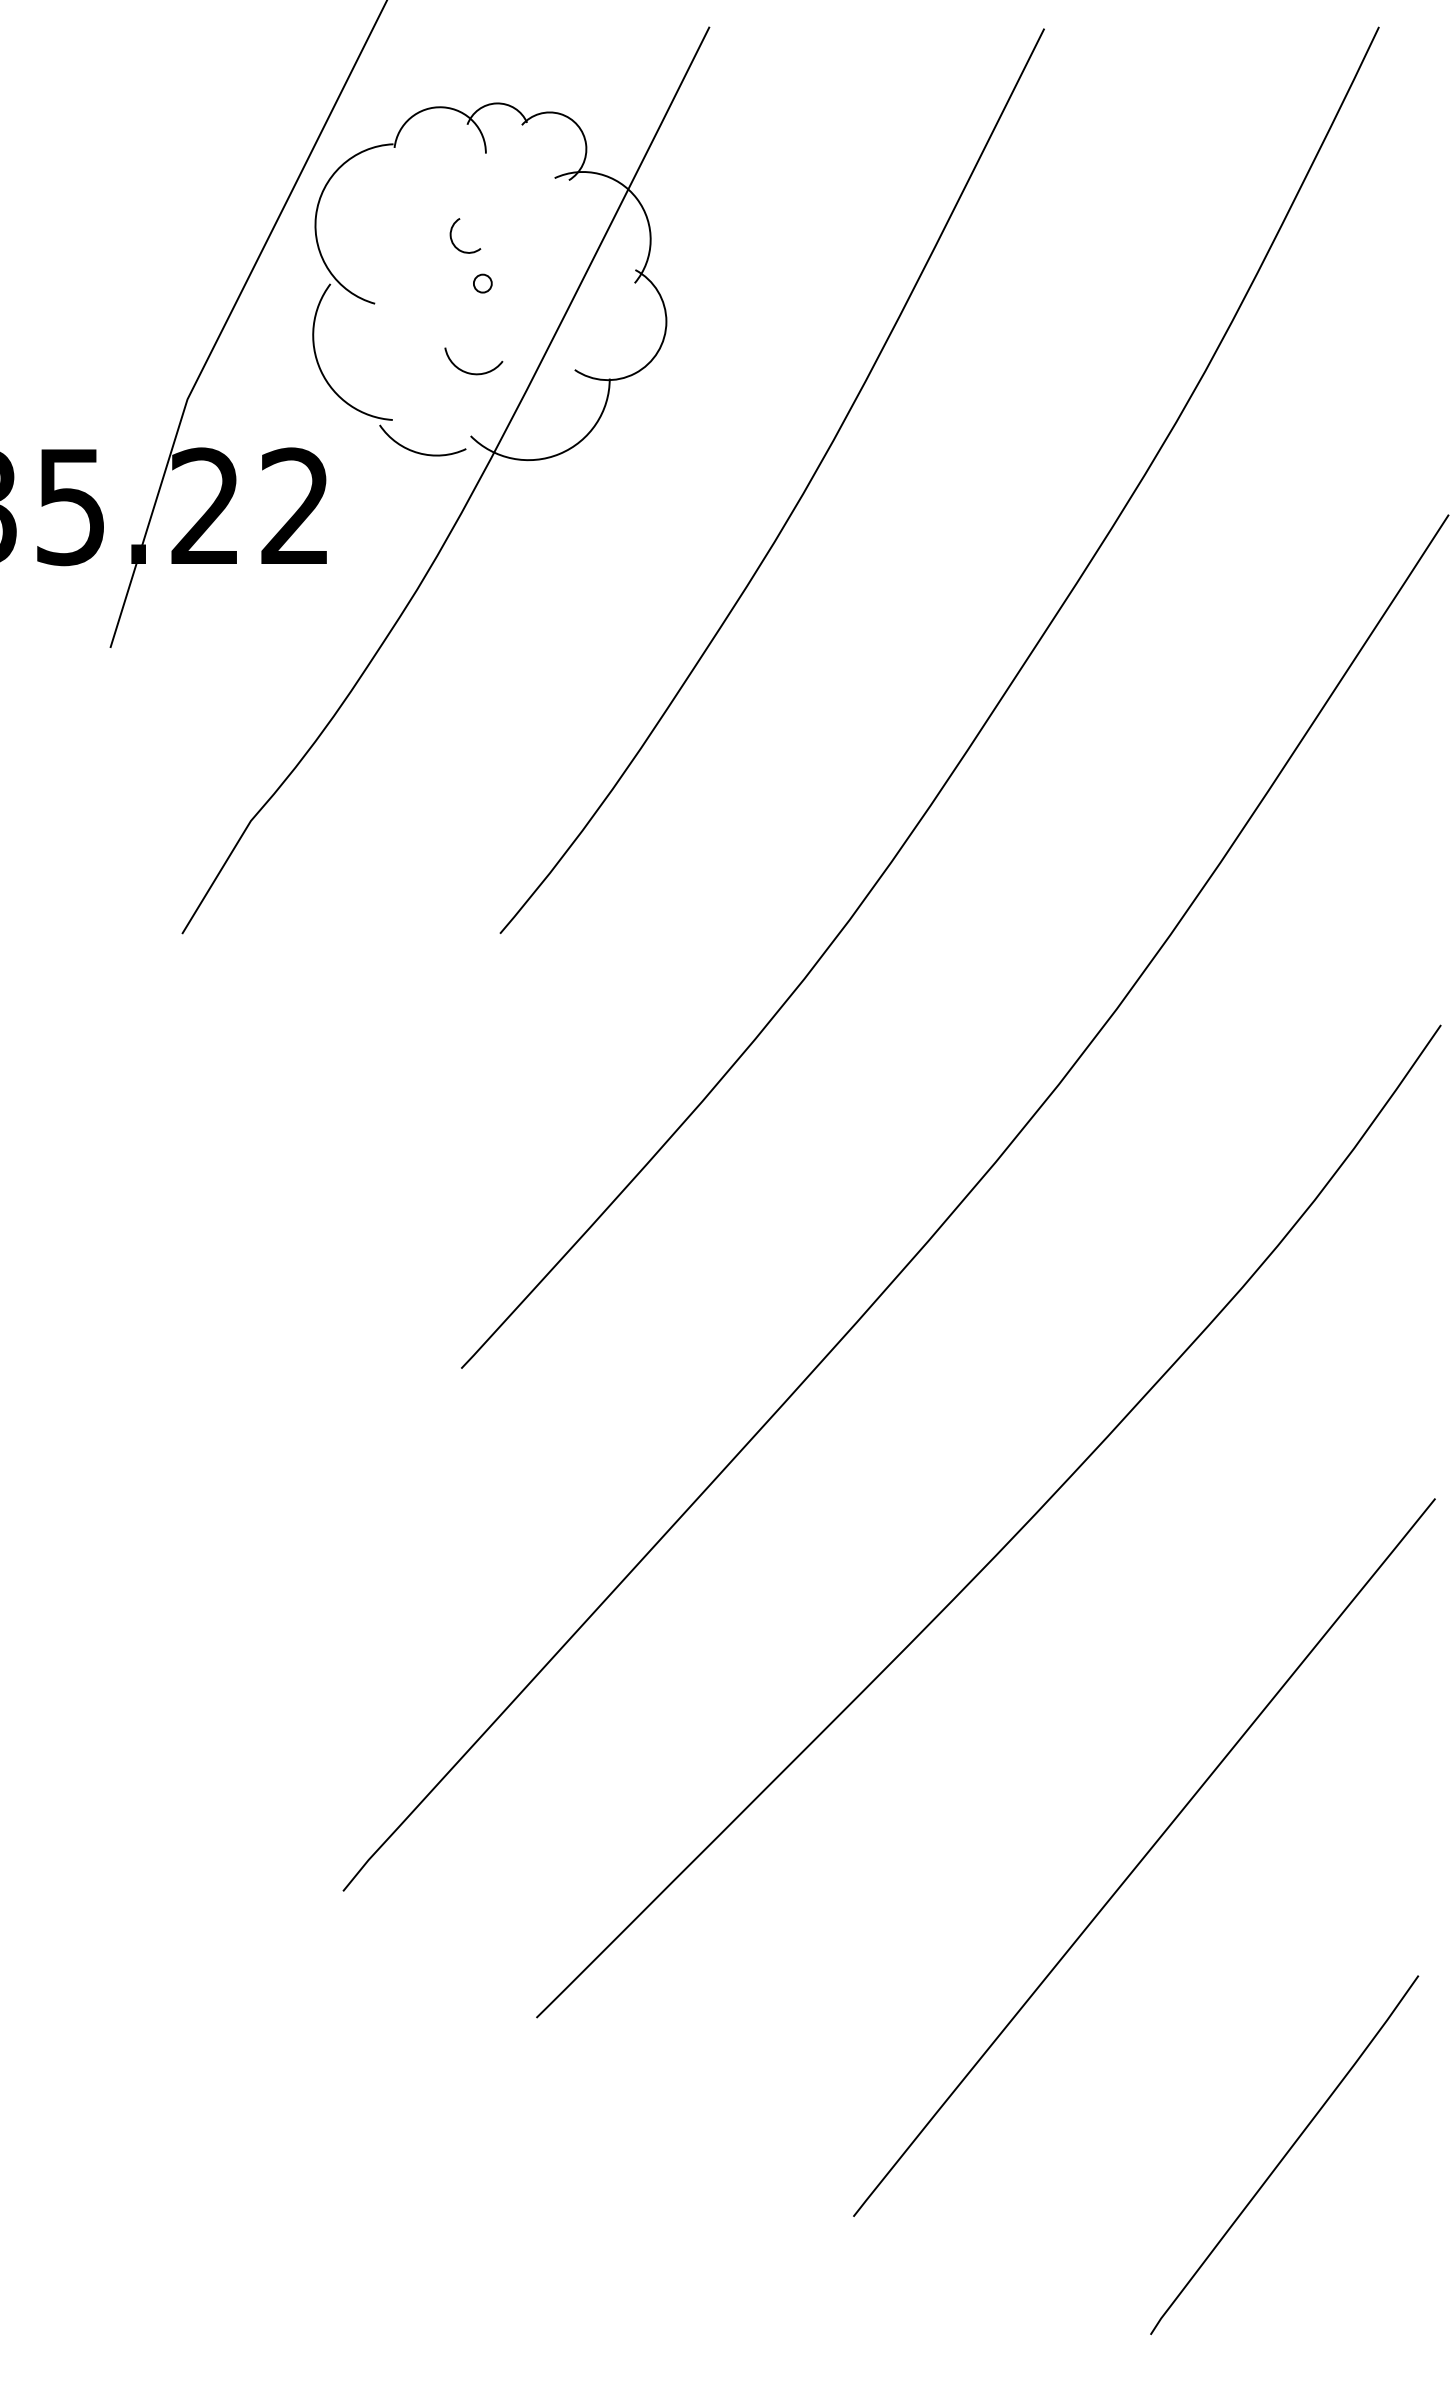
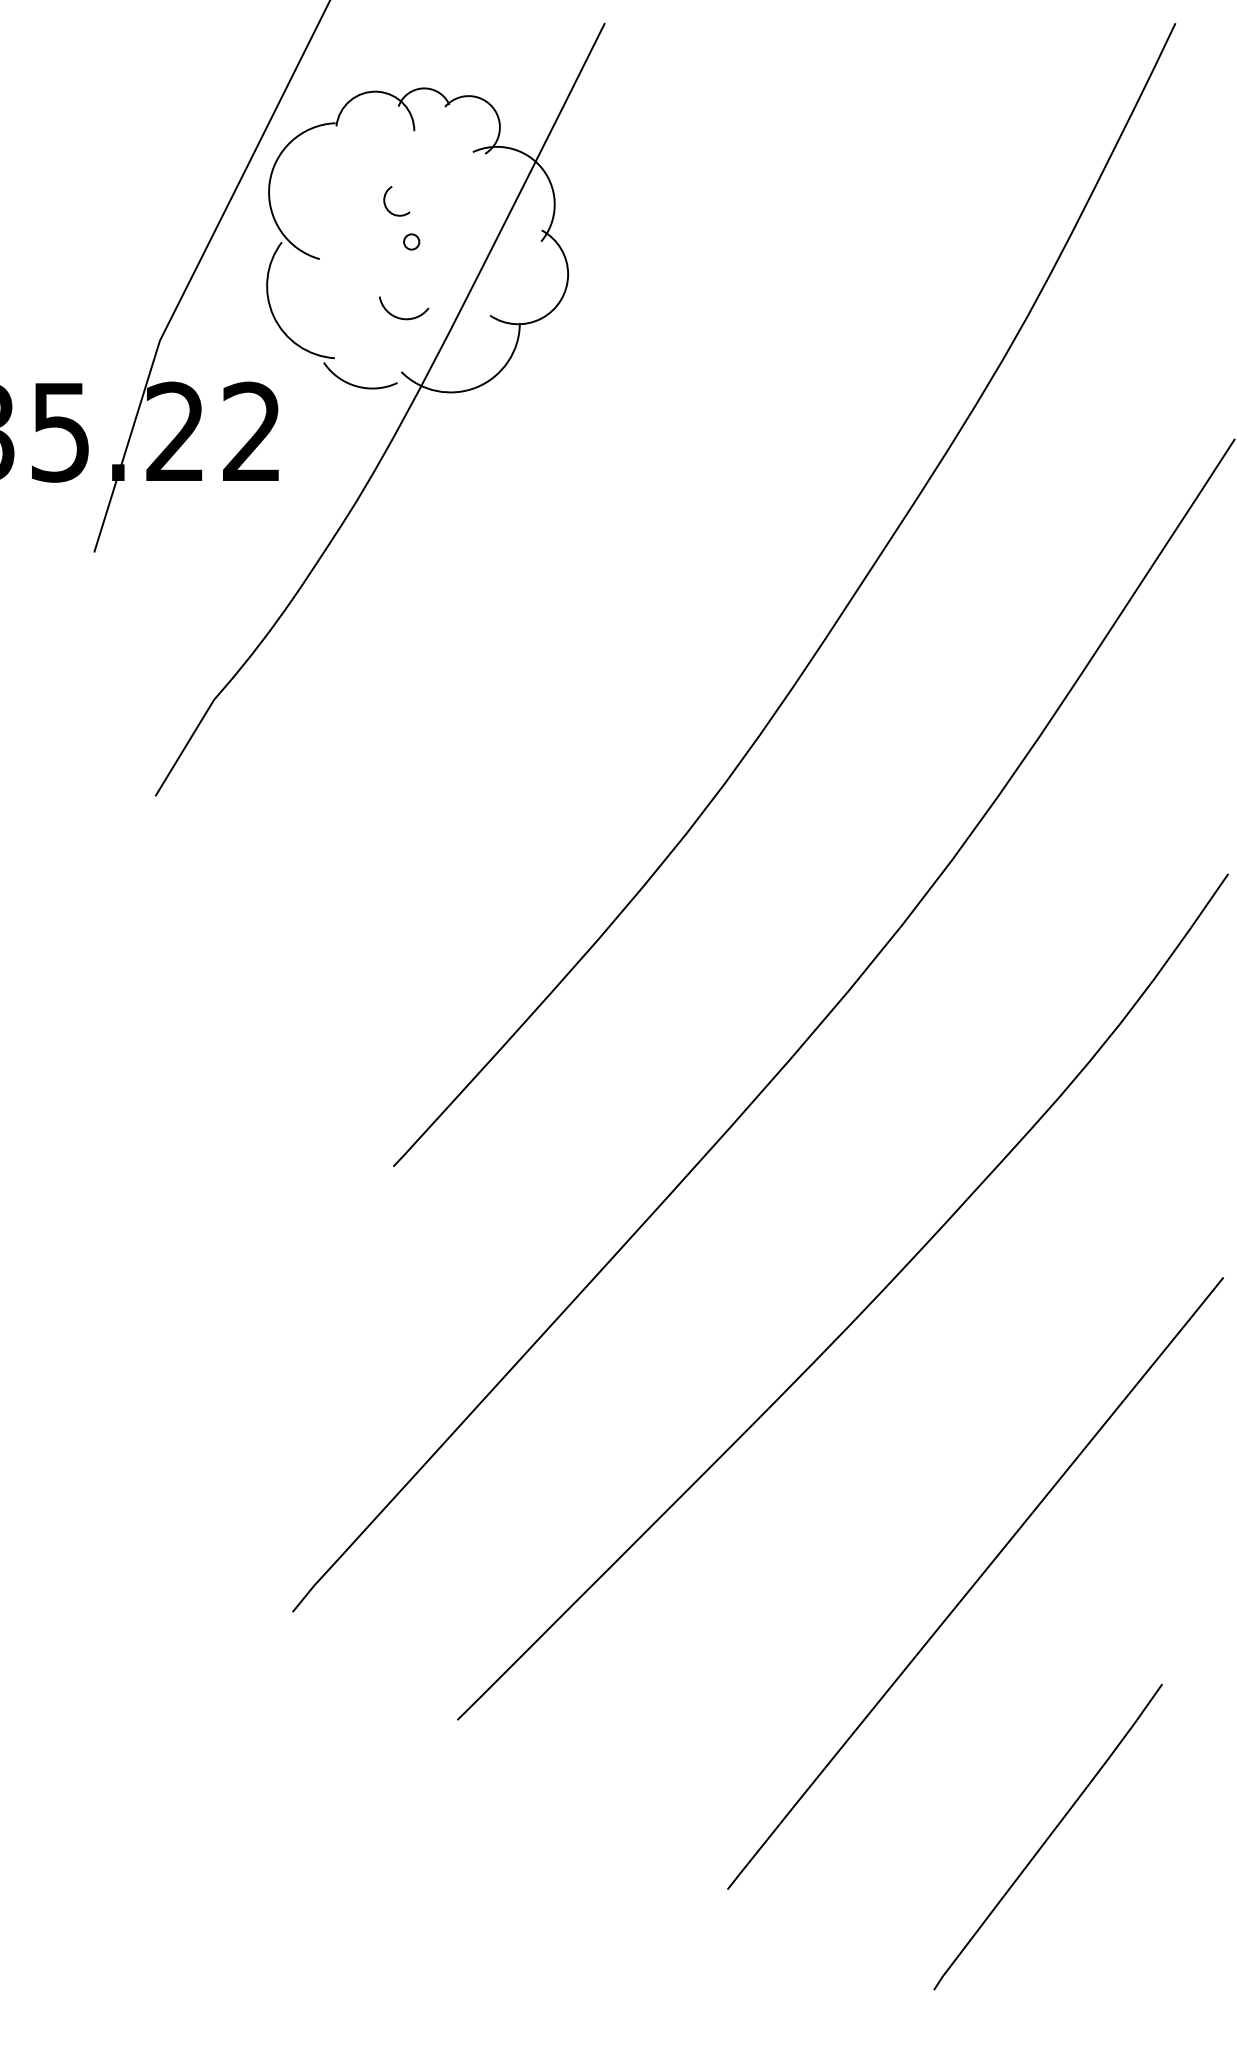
curve: (798, 499) -> (680, 425), removed
curve: (1284, 2154) -> (1048, 1836), moved

